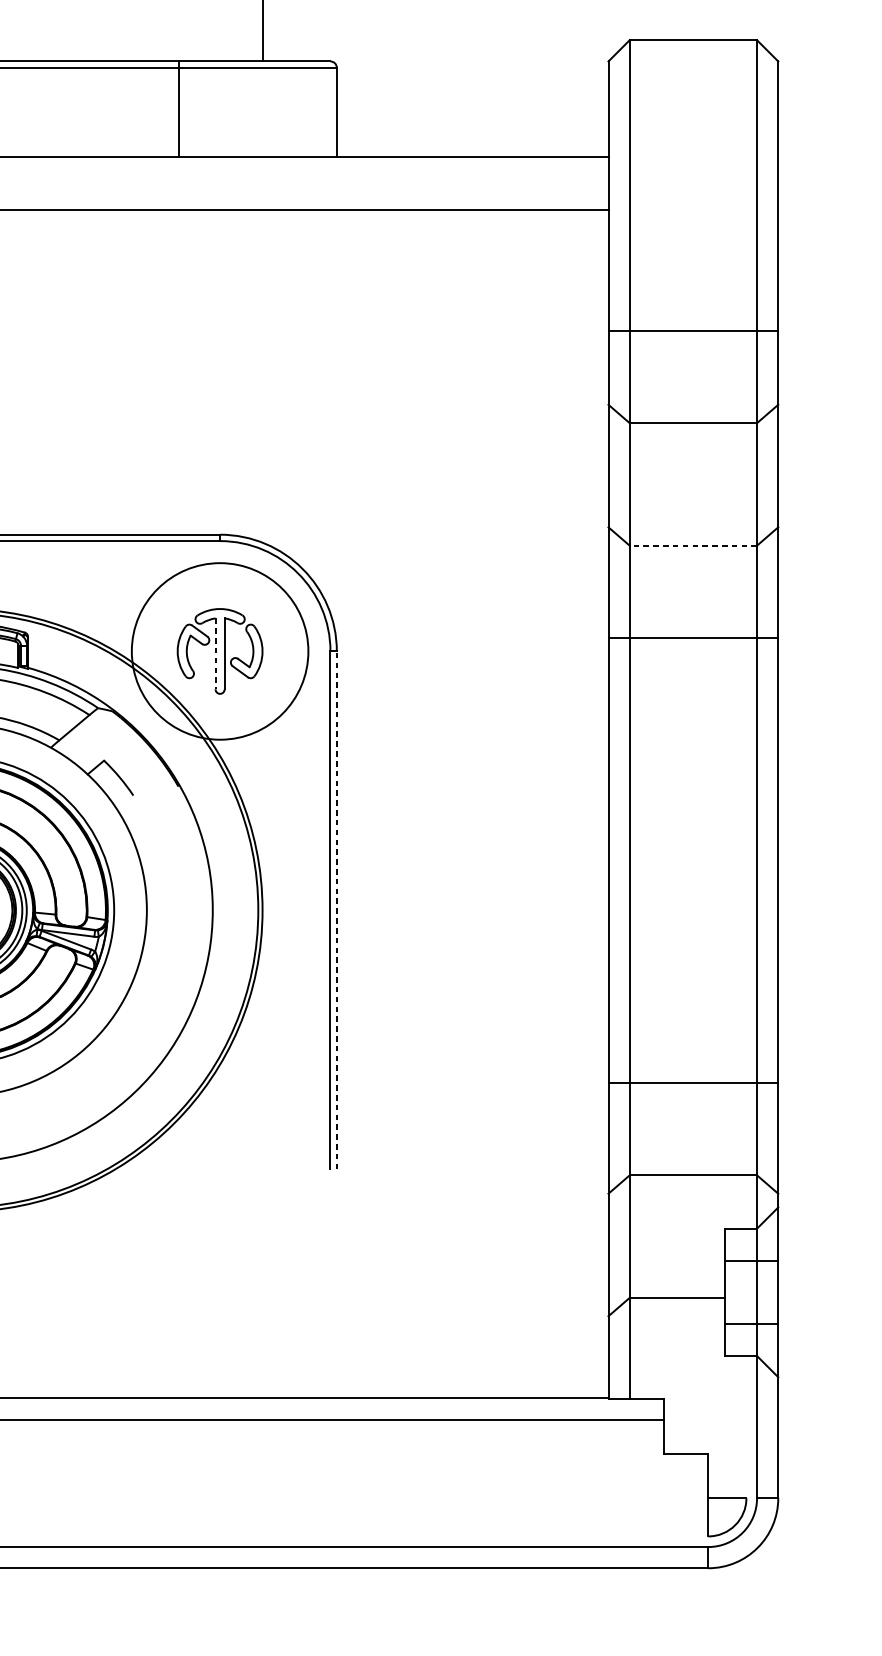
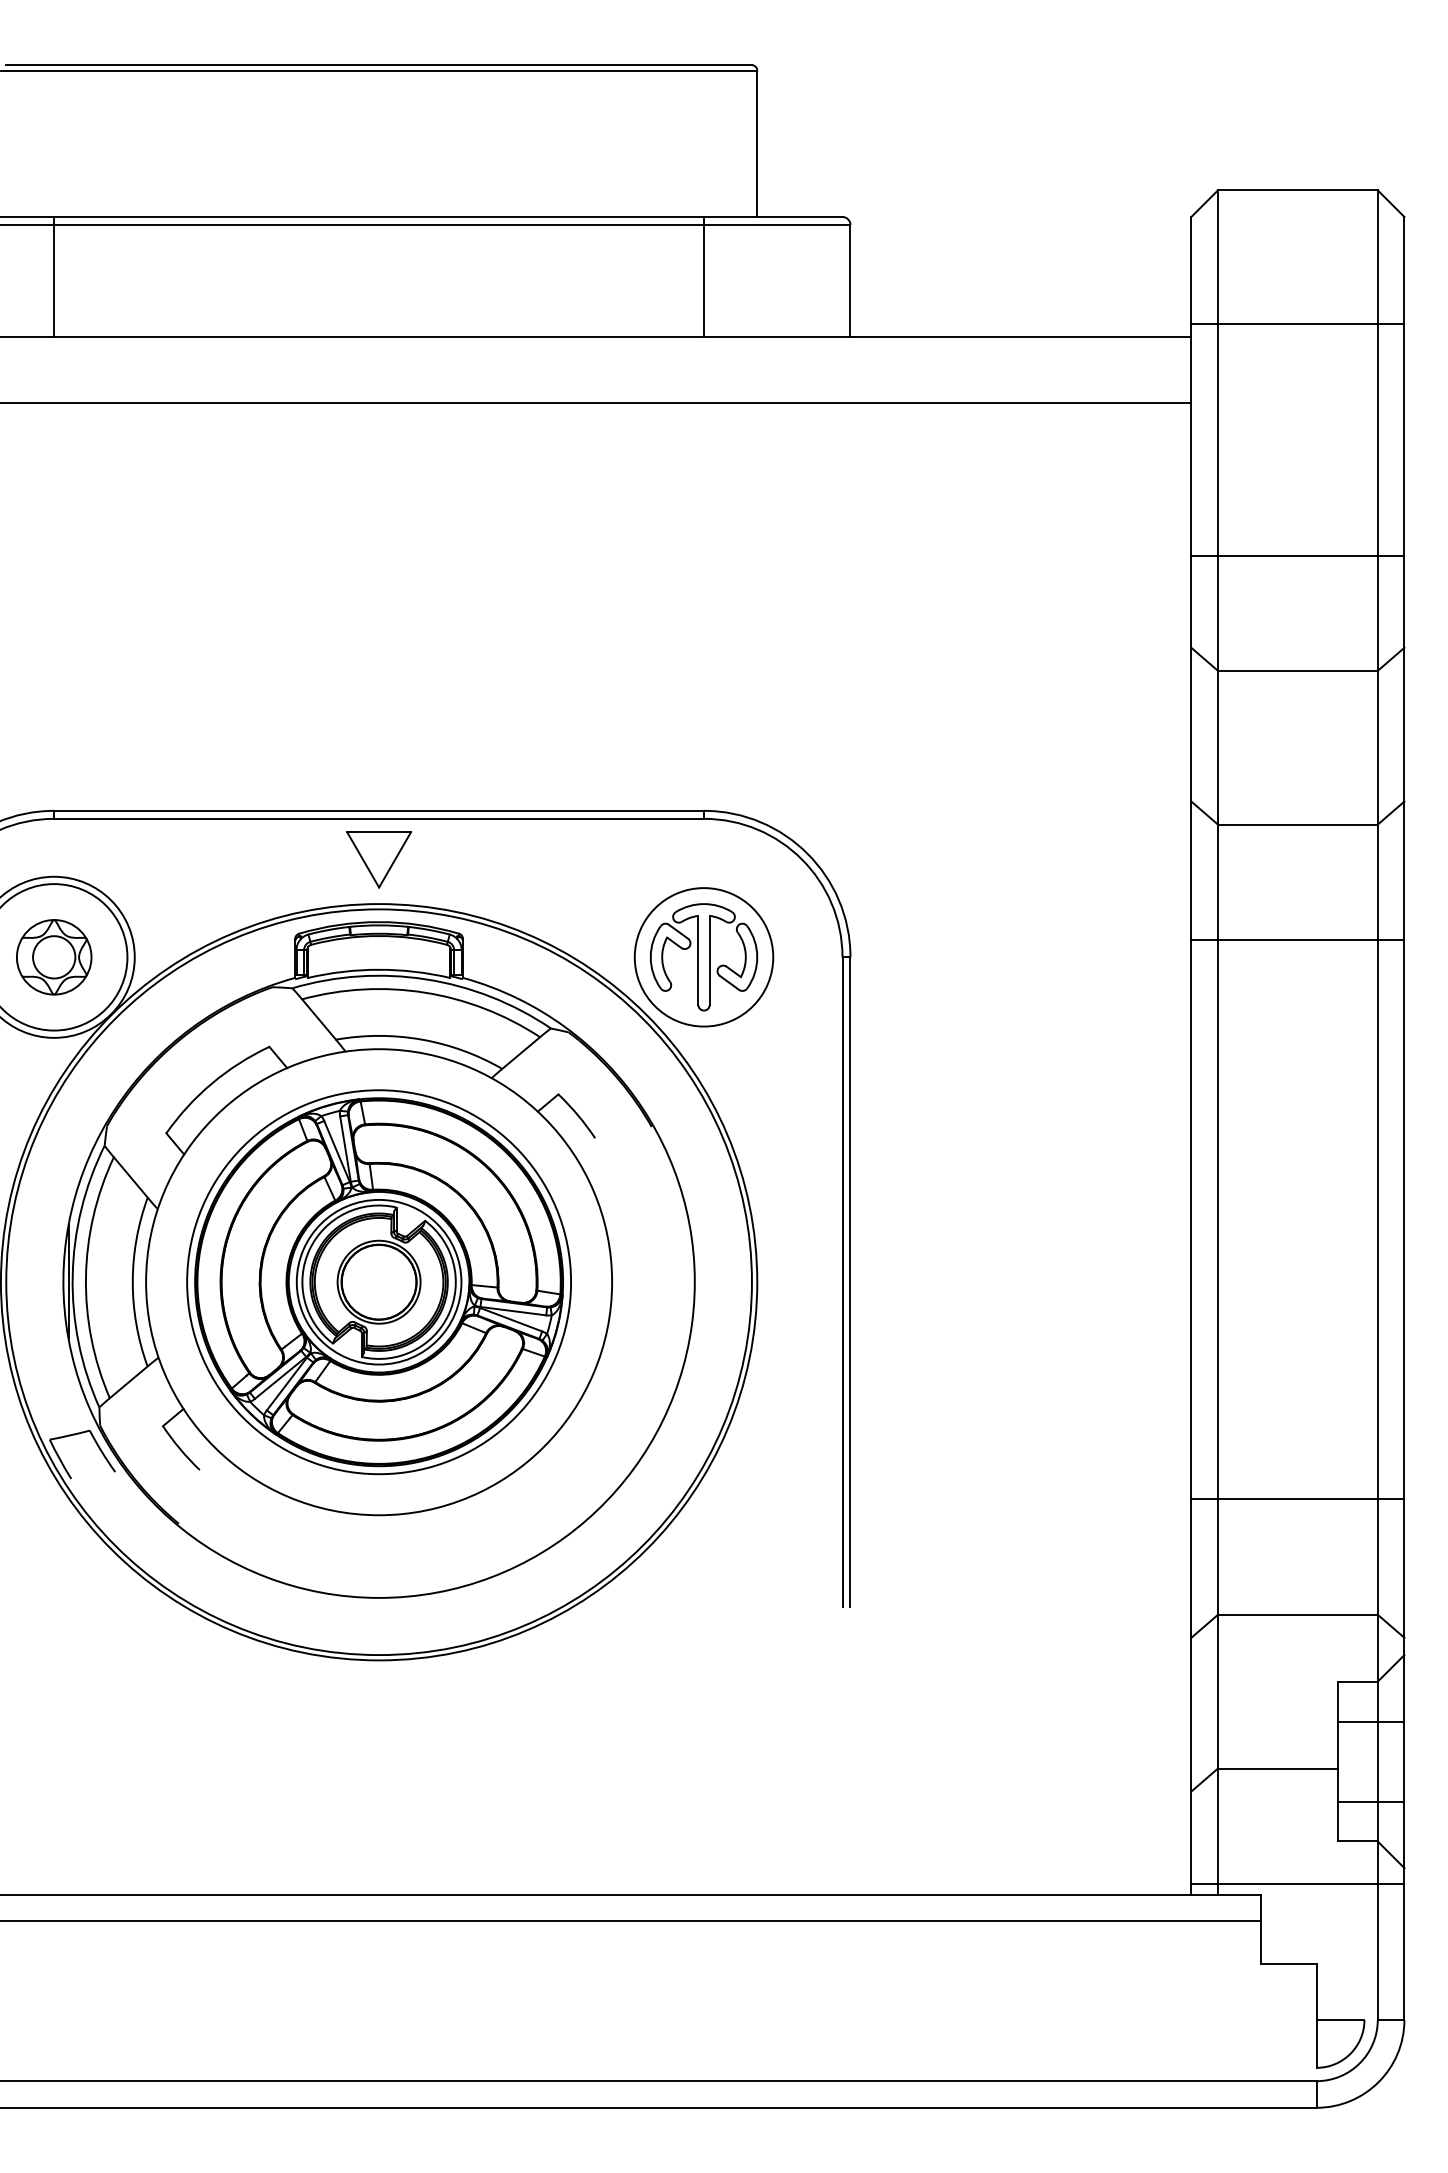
line: (179, 108) -> (704, 276), moved
line: (693, 146) -> (1297, 323), added
line: (693, 545) -> (1297, 824), dashed -> solid
circle: (219, 651) -> (703, 957), size x0.62
line: (215, 653) -> (698, 960), dashed -> solid
line: (336, 910) -> (850, 1282), dashed -> solid
line: (693, 1389) -> (1297, 1883), added

